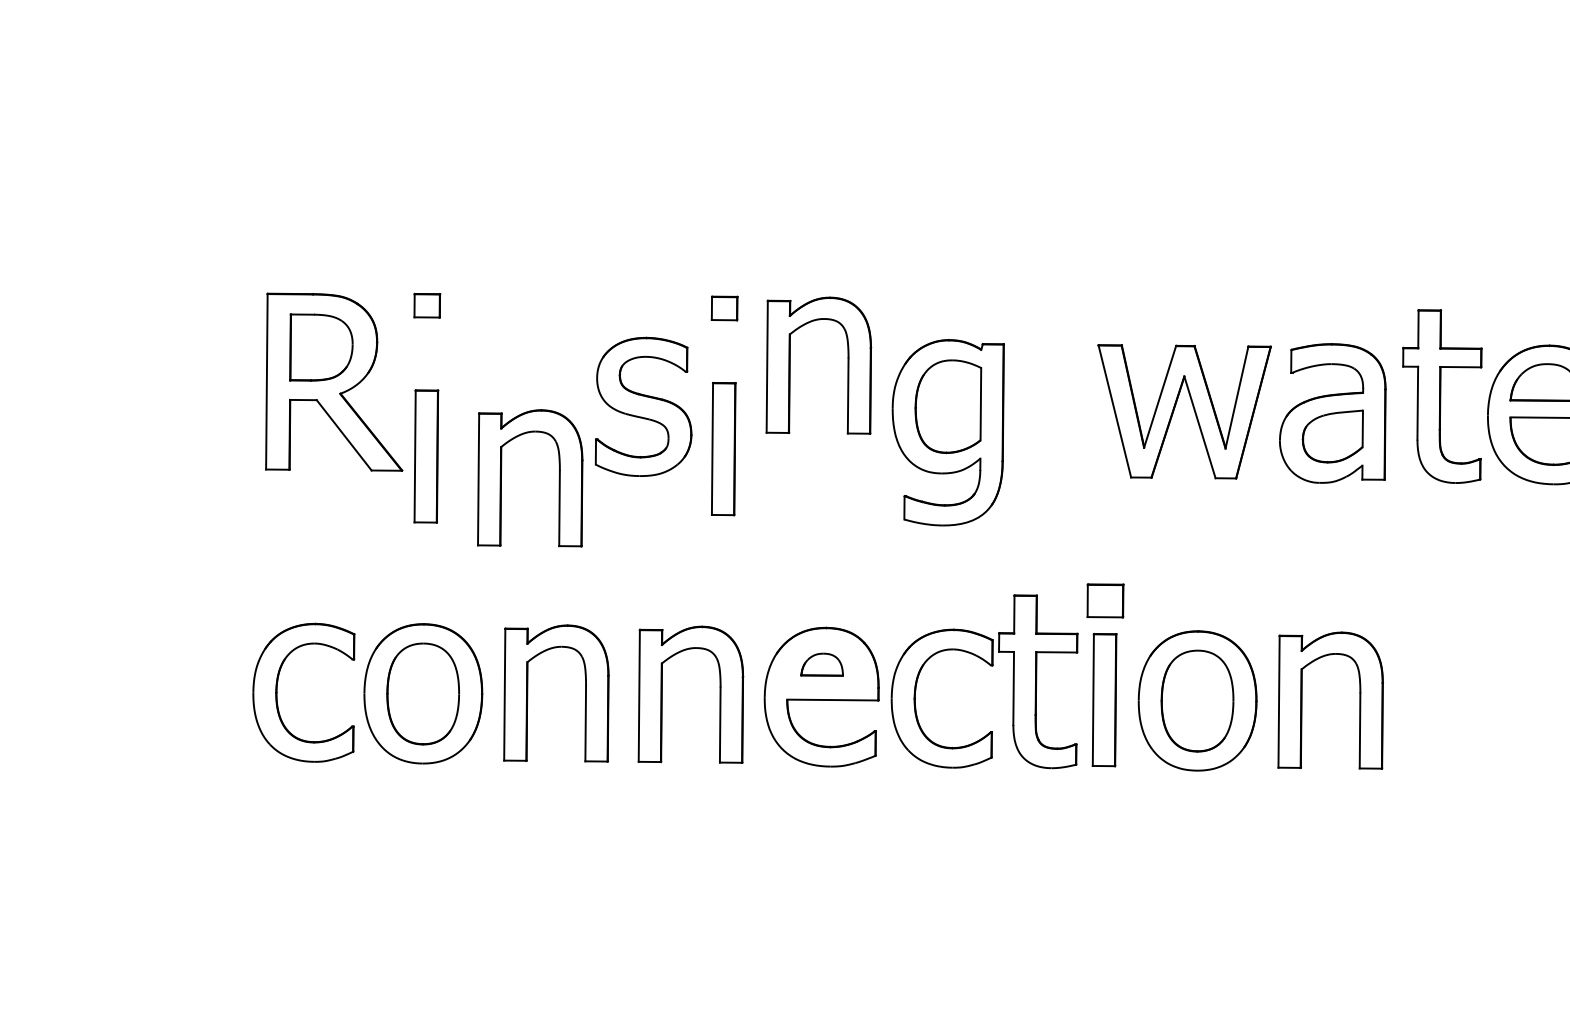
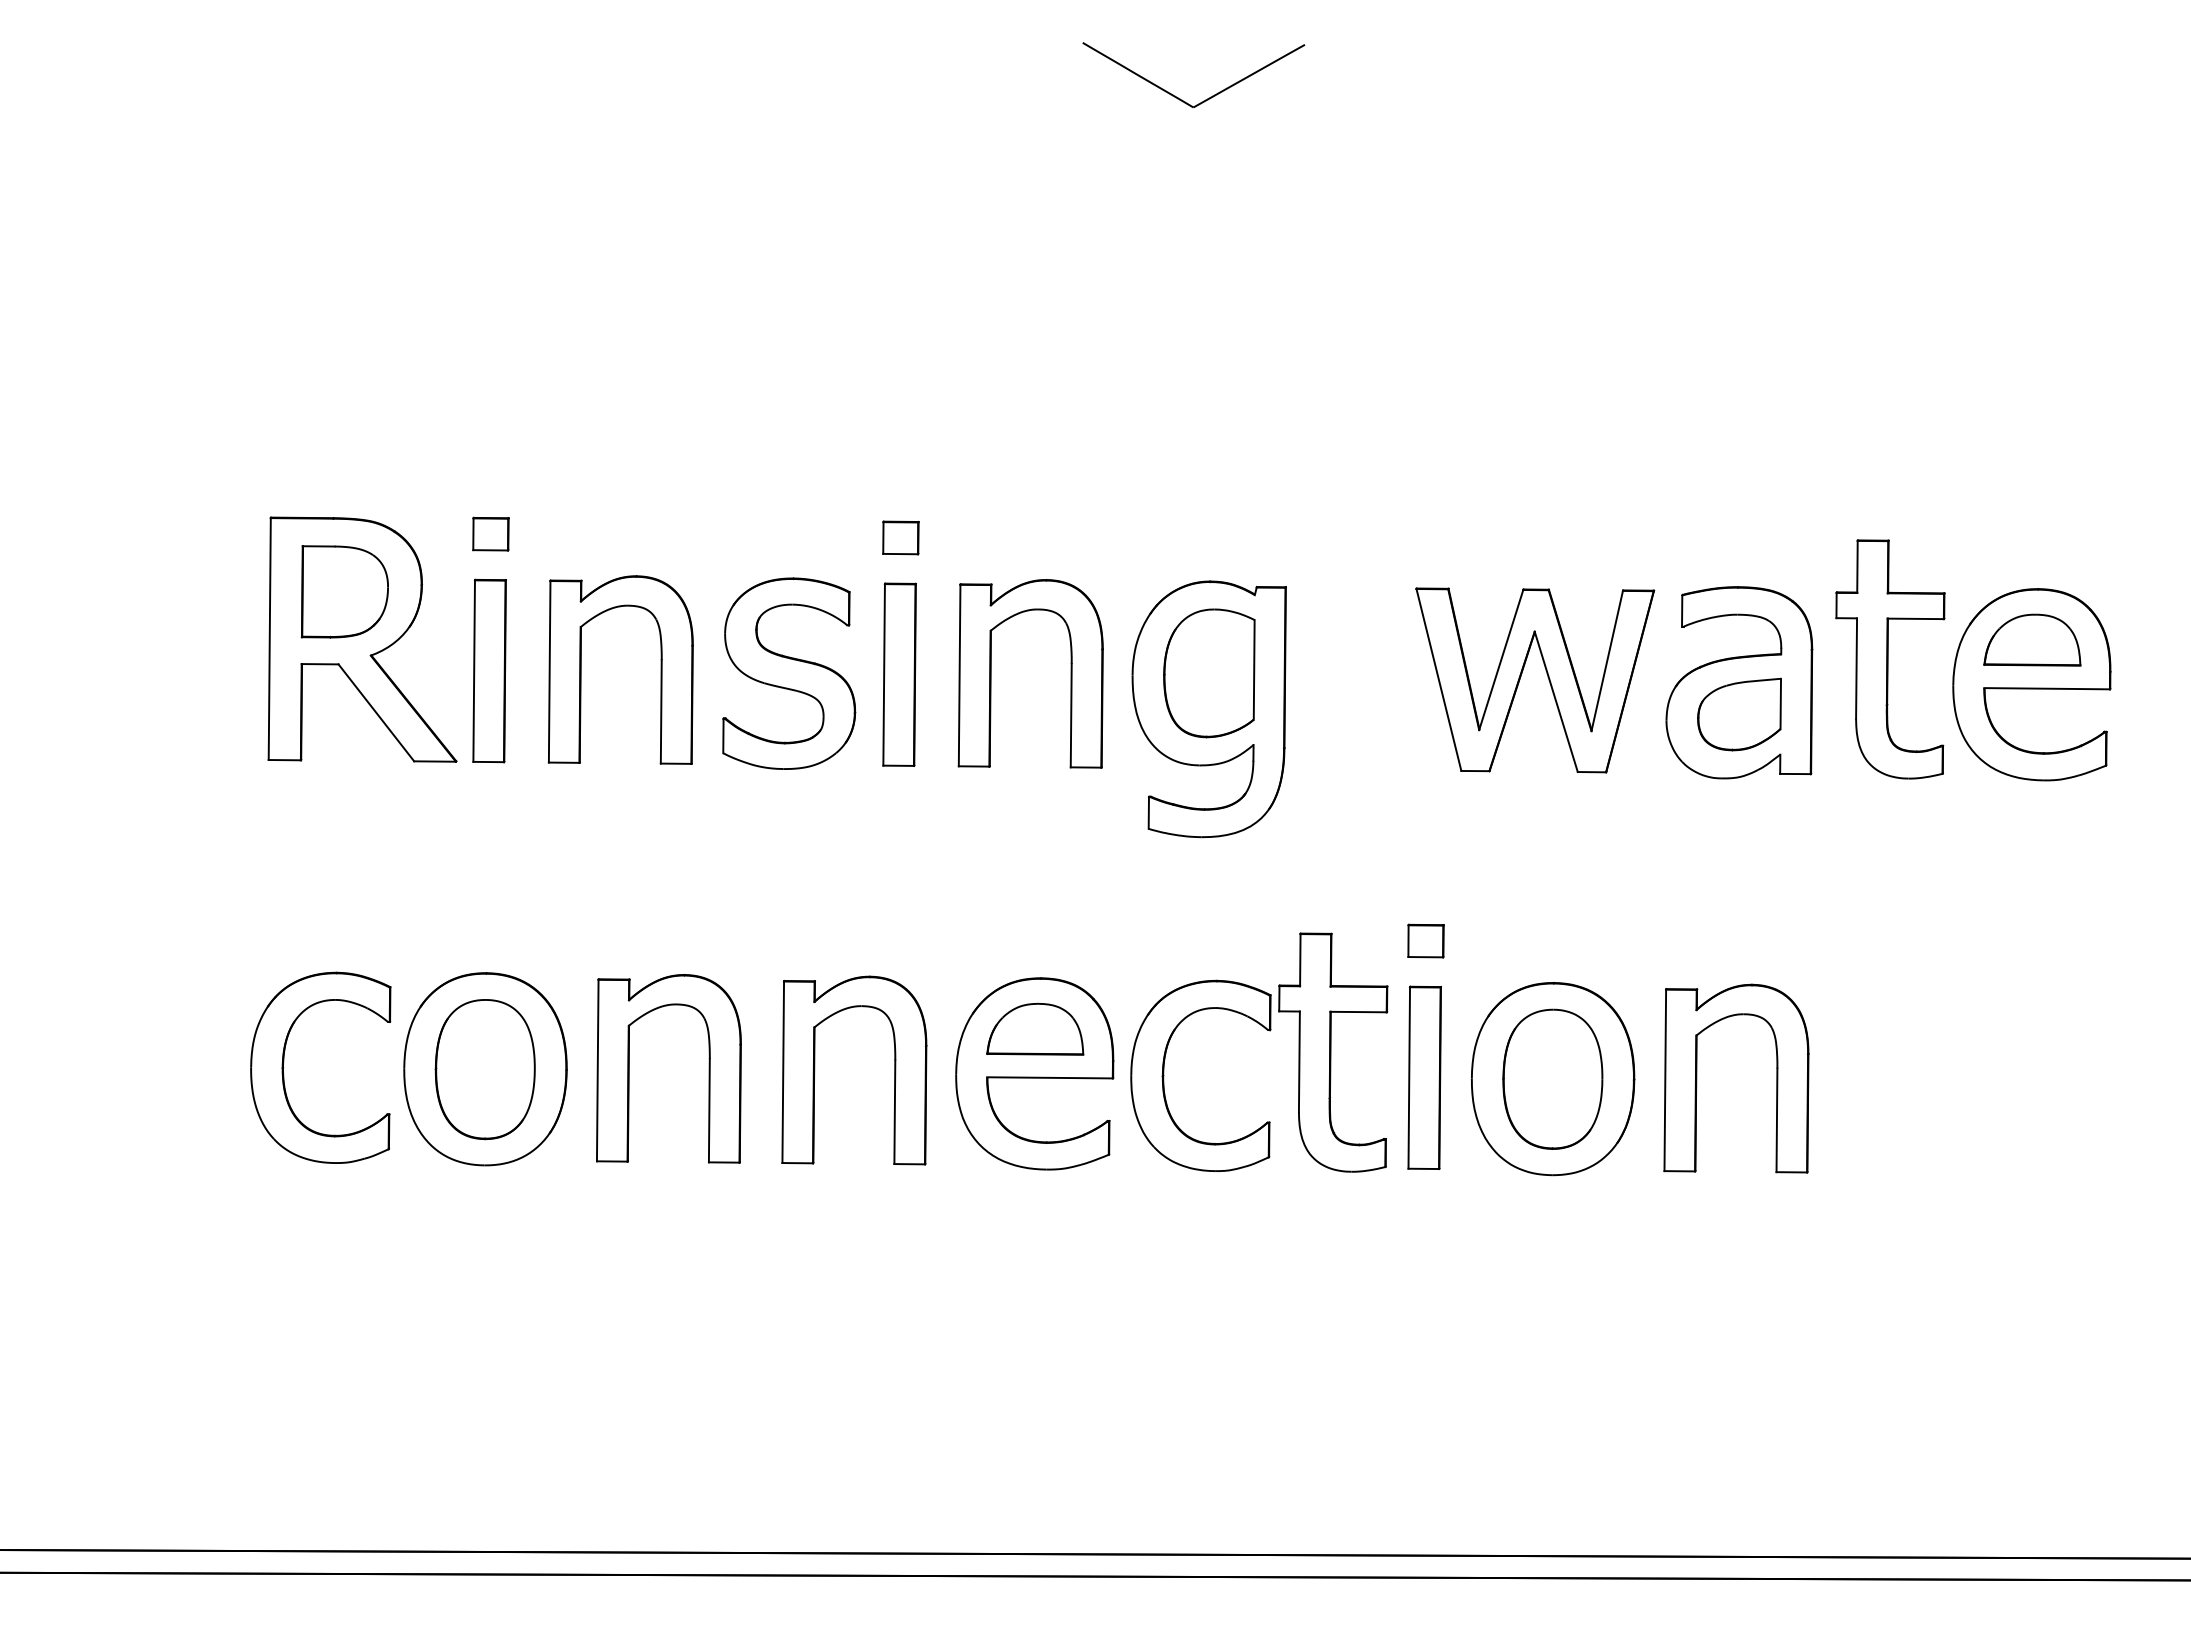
part: (790, 365) -> (991, 673), moved
part: (723, 448) -> (899, 674), moved
part: (426, 456) -> (489, 670), moved
part: (501, 477) -> (581, 669), moved
part: (1105, 600) -> (1425, 940), size x0.71
part: (822, 664) -> (1035, 1028), size x1.67

